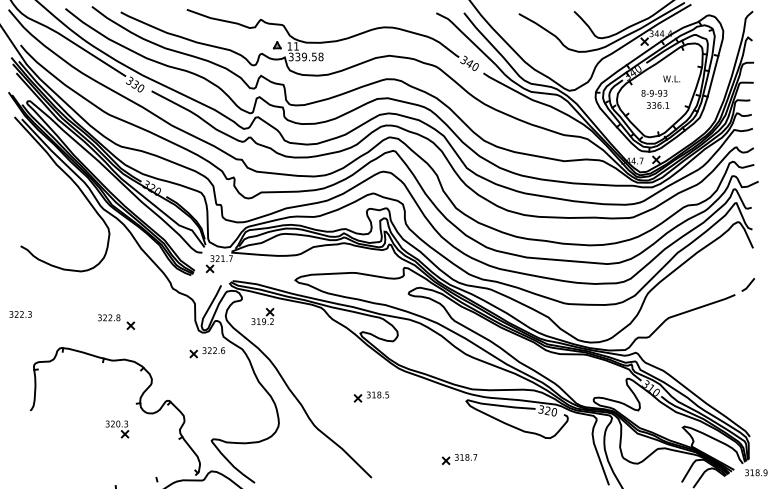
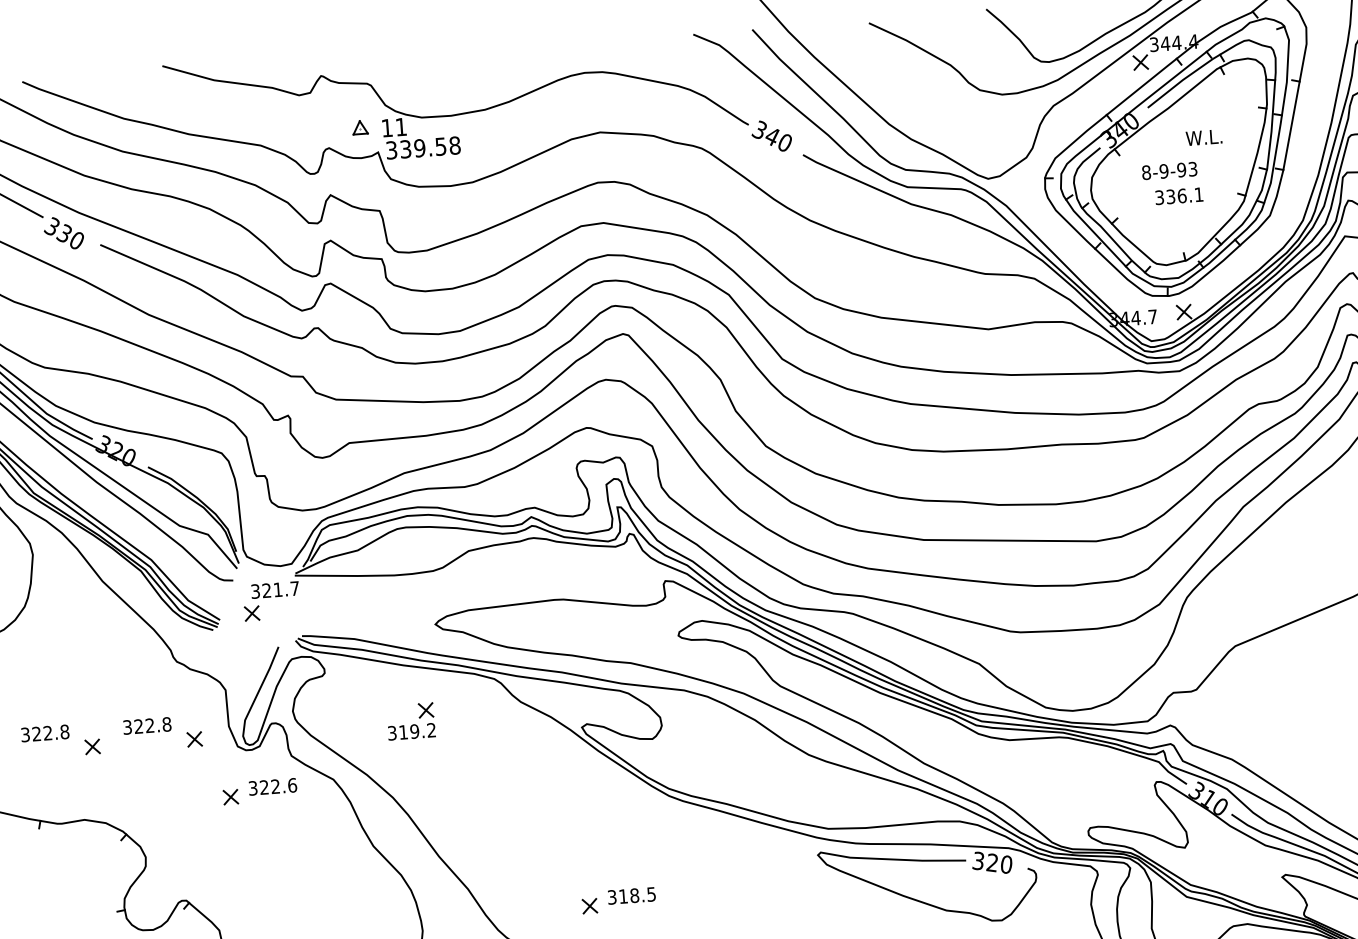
part: (262, 316) -> (410, 720), moved
part: (164, 321) -> (163, 732), added
part: (371, 396) -> (618, 900), moved

